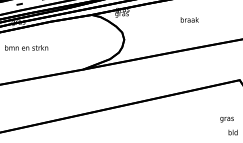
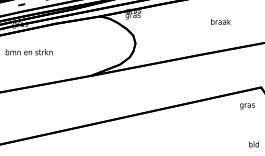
text: (189, 19) -> (220, 21), moved
text: (227, 119) -> (247, 106), moved

